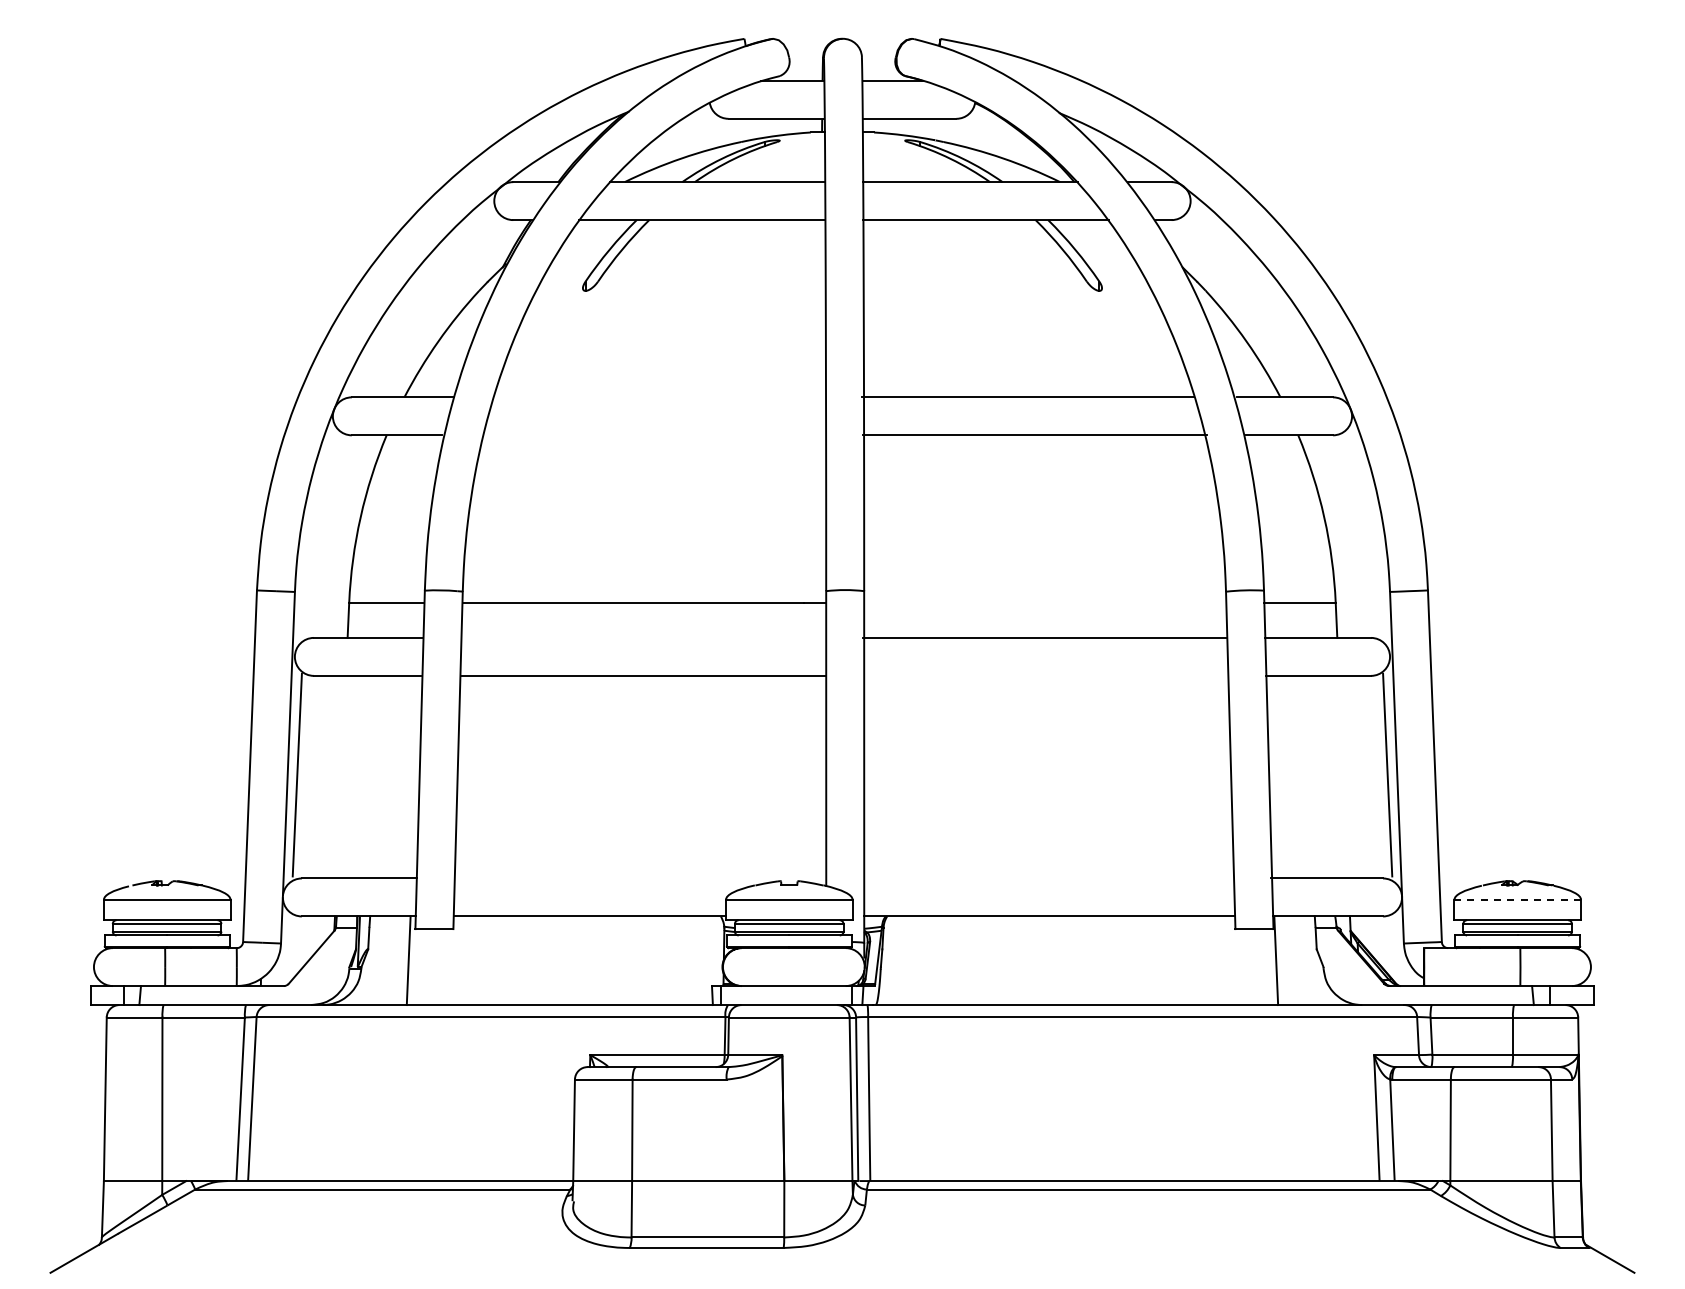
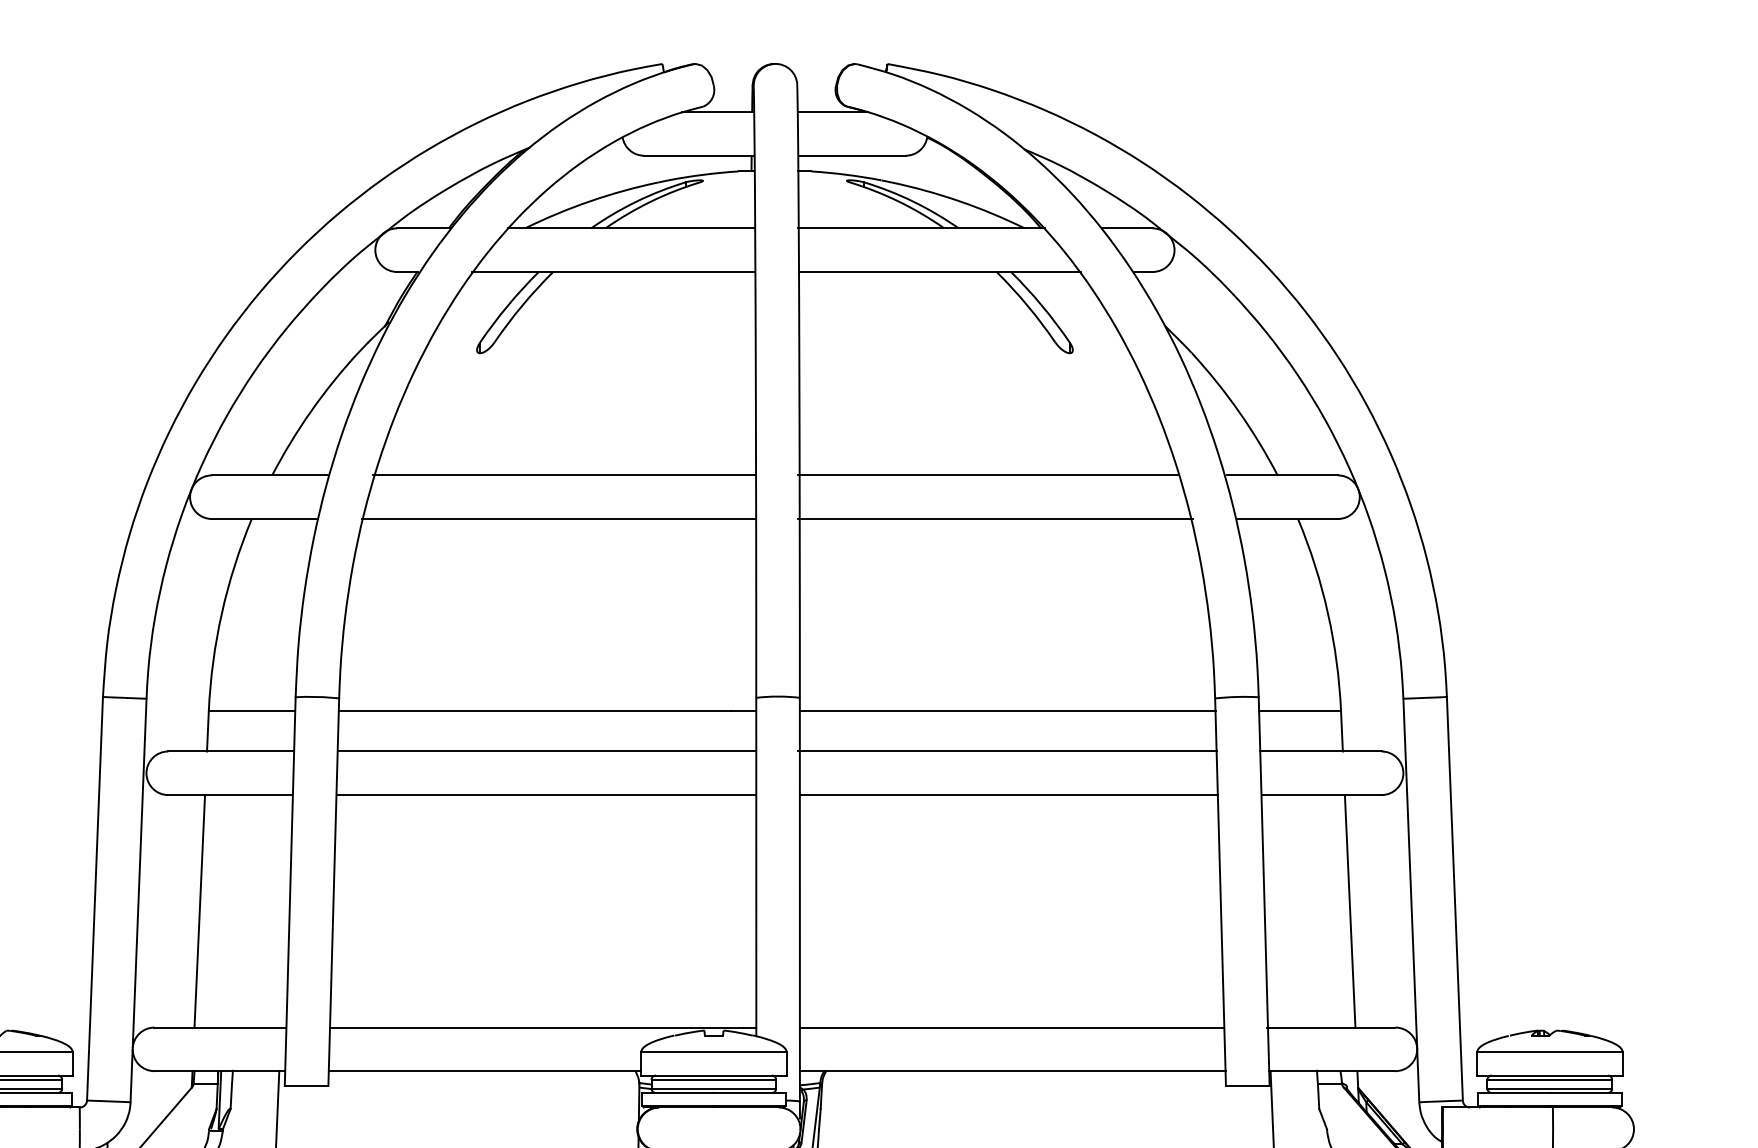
line: (658, 397) -> (563, 475), added
line: (654, 435) -> (559, 519), added
line: (1045, 602) -> (1007, 710), added
line: (643, 637) -> (546, 751), added
line: (1046, 675) -> (1009, 794), added
line: (296, 774) -> (198, 910), moved
line: (1387, 774) -> (1349, 910), moved
line: (640, 878) -> (543, 1027), added
line: (1049, 878) -> (1012, 1027), added
line: (1517, 899) -> (1549, 1051), dashed -> solid

